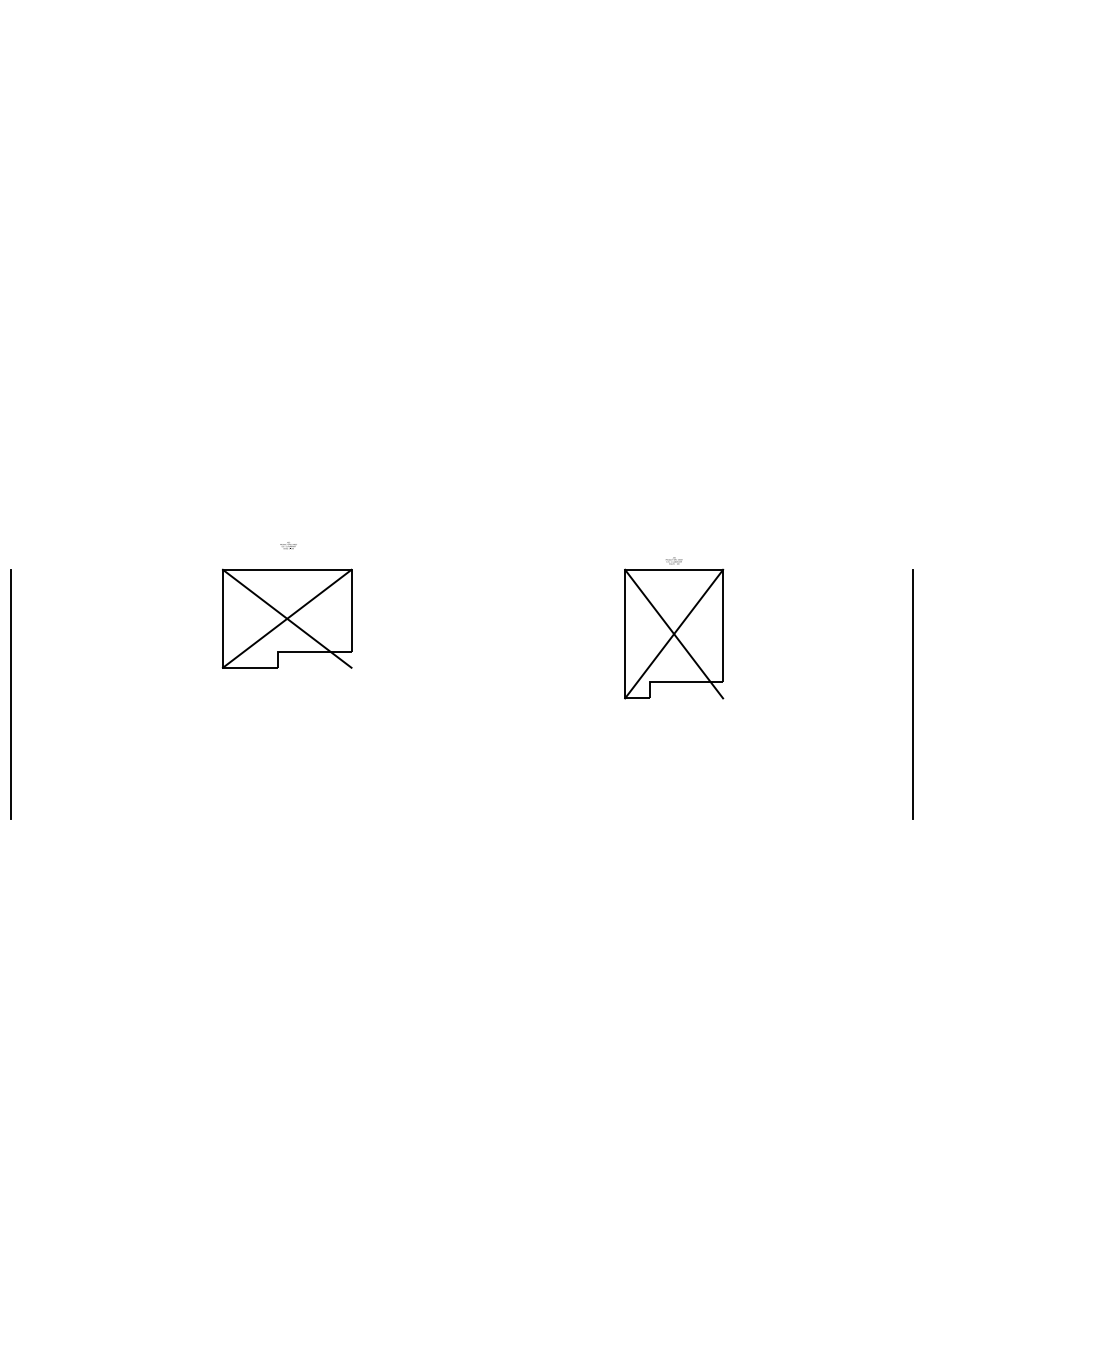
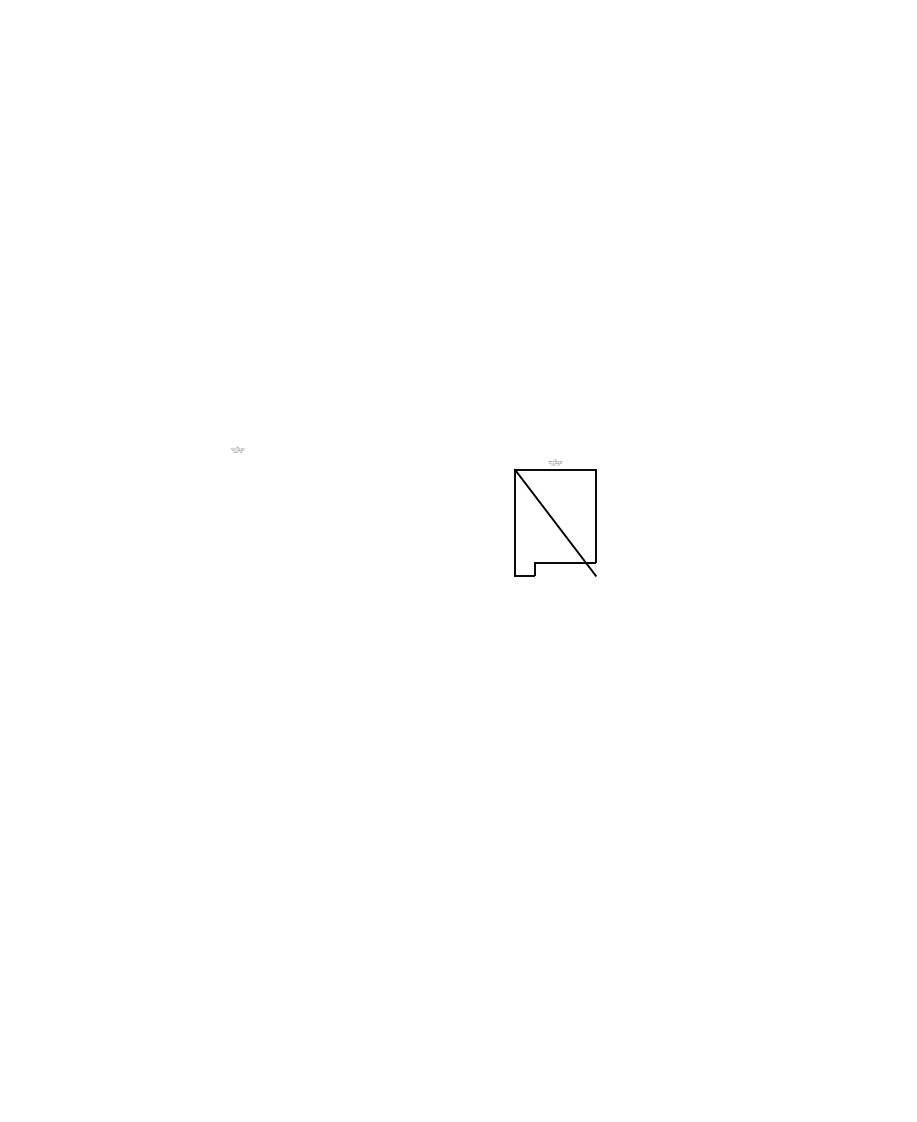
part: (286, 618) -> (235, 509), removed
line: (674, 633) -> (555, 522), removed
line: (11, 694) -> (9, 572), removed
line: (912, 694) -> (751, 572), removed

